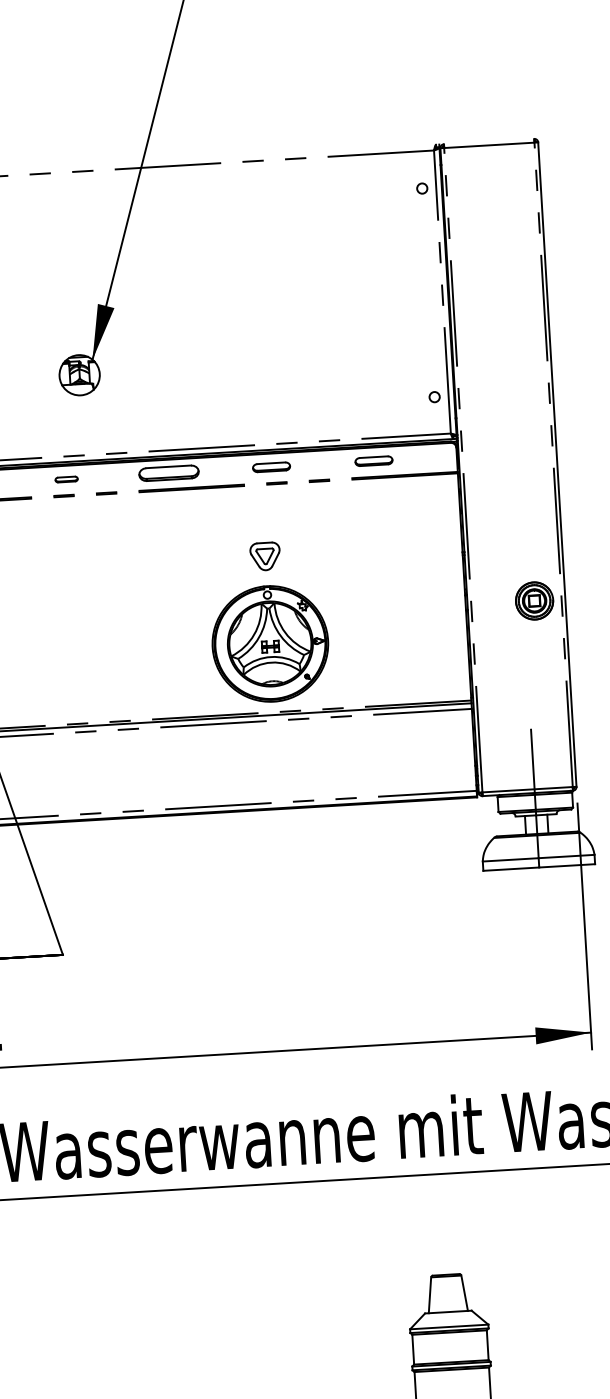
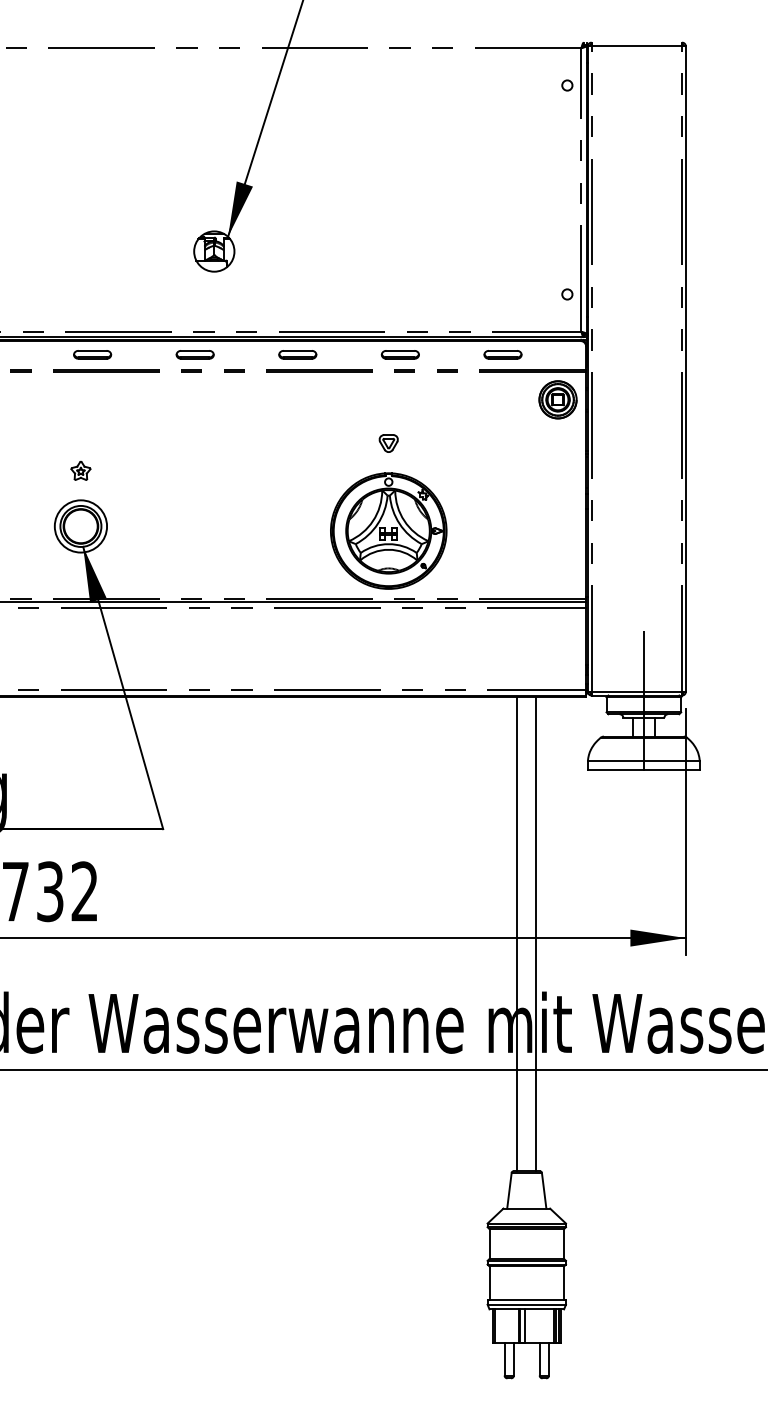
part: (168, 473) -> (297, 354), size x0.62
part: (66, 479) -> (194, 354), size x1.67
part: (264, 556) -> (388, 443), size x0.62
part: (534, 600) -> (557, 399), moved
line: (441, 1036) -> (536, 933), added
line: (422, 1038) -> (517, 933), added

